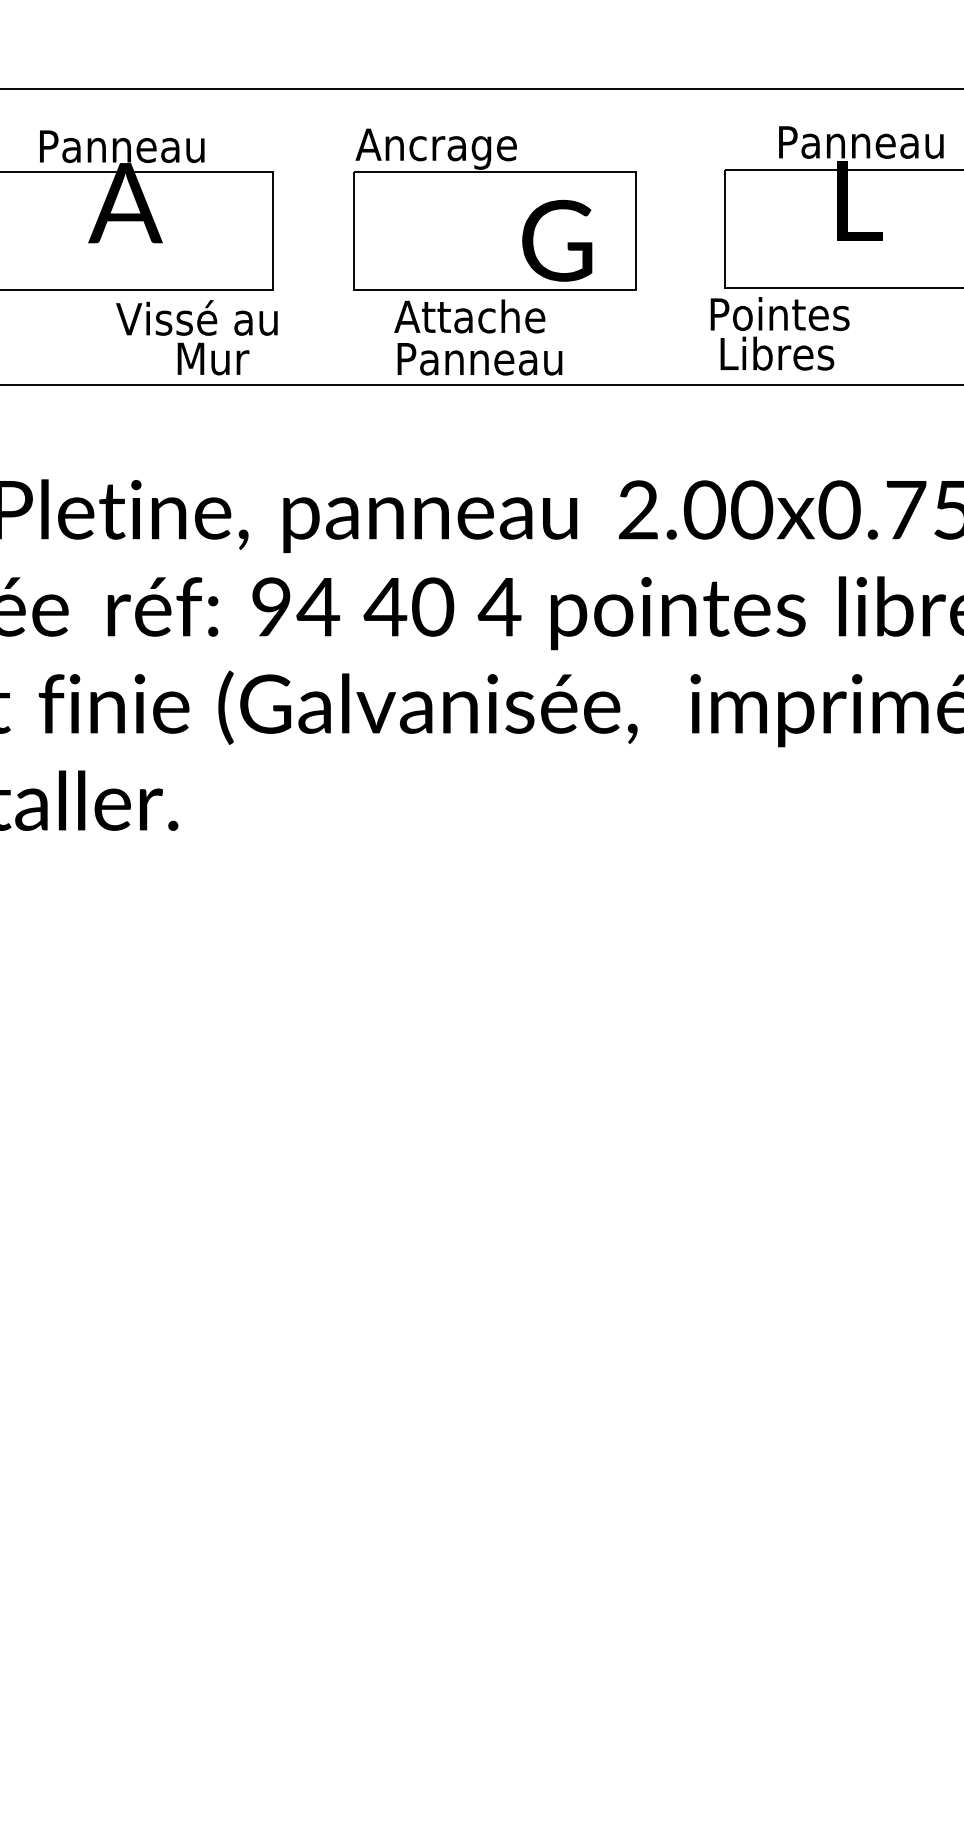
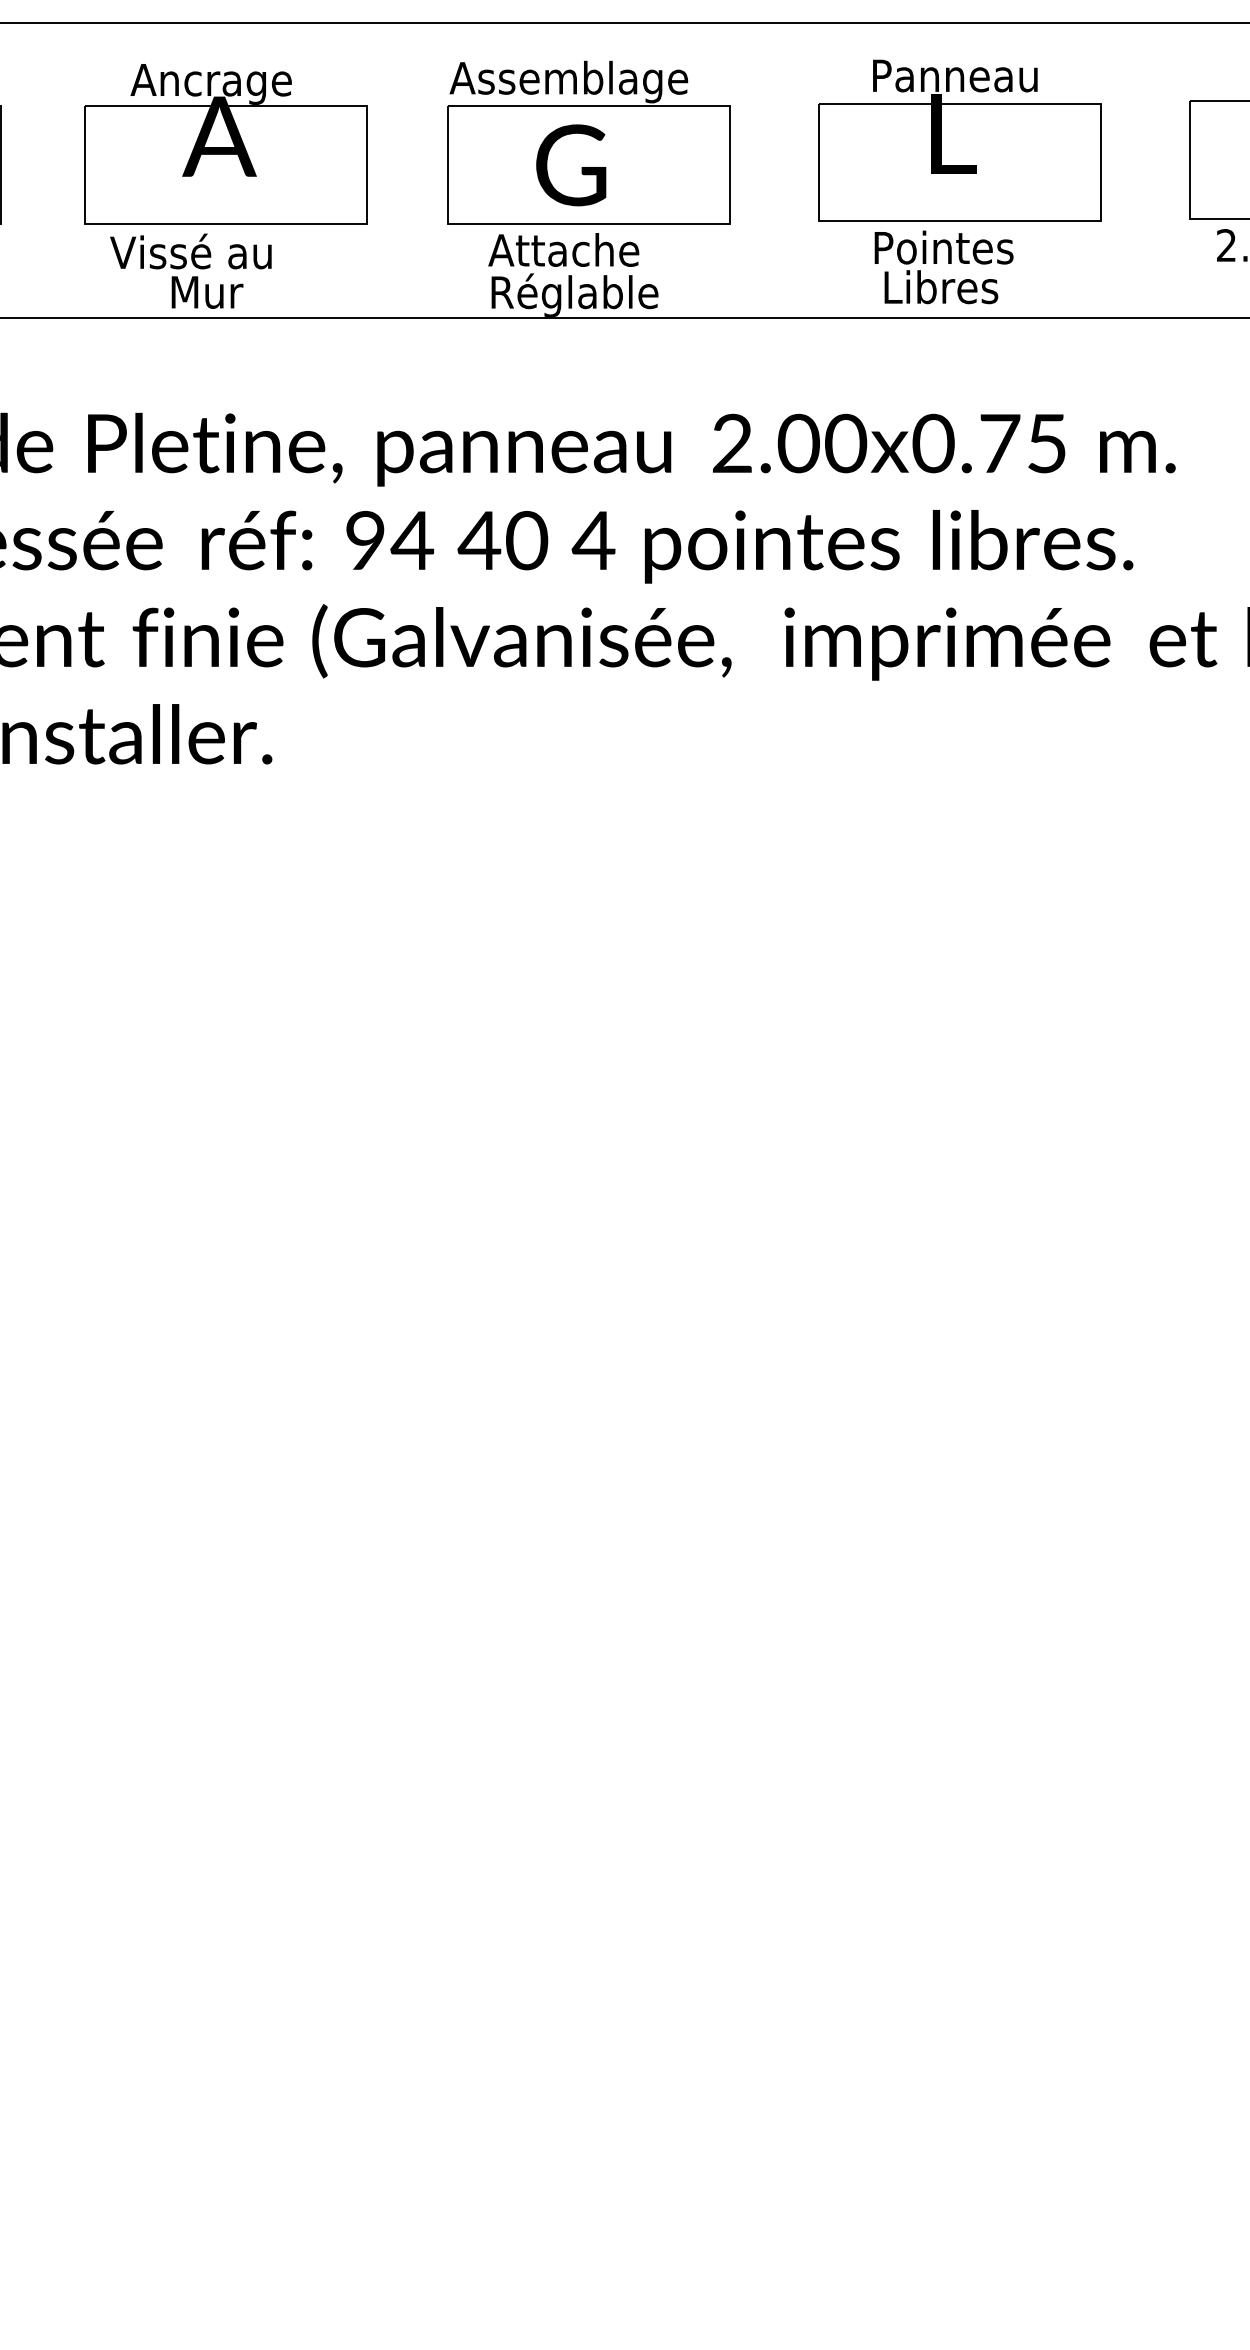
text: (489, 147) -> (583, 81), Ancrage -> Assemblage
text: (120, 150) -> (214, 84), Panneau -> Ancrage
text: (557, 240) -> (571, 165), moved
text: (779, 333) -> (943, 267), moved
text: (196, 336) -> (190, 270), moved
text: (482, 360) -> (576, 294), Panneau -> Réglable

